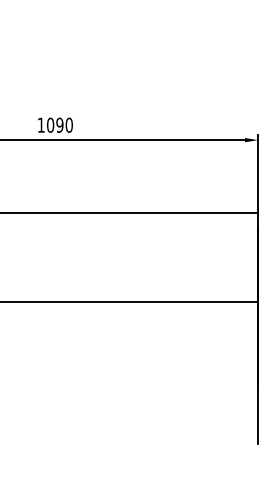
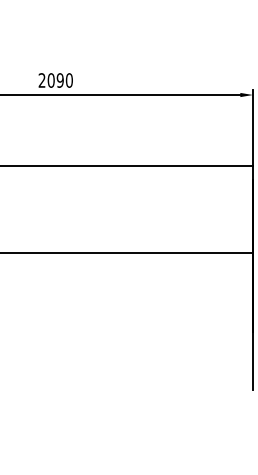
text: (40, 124) -> (41, 79), 1090 -> 2090

